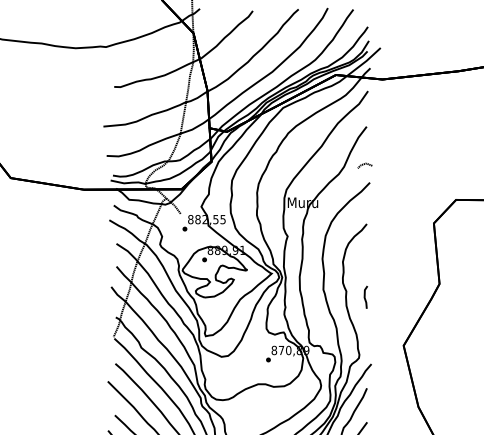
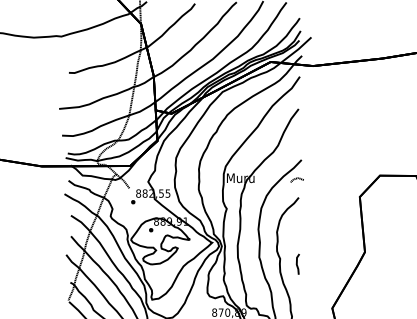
line: (364, 164) -> (296, 178), moved

